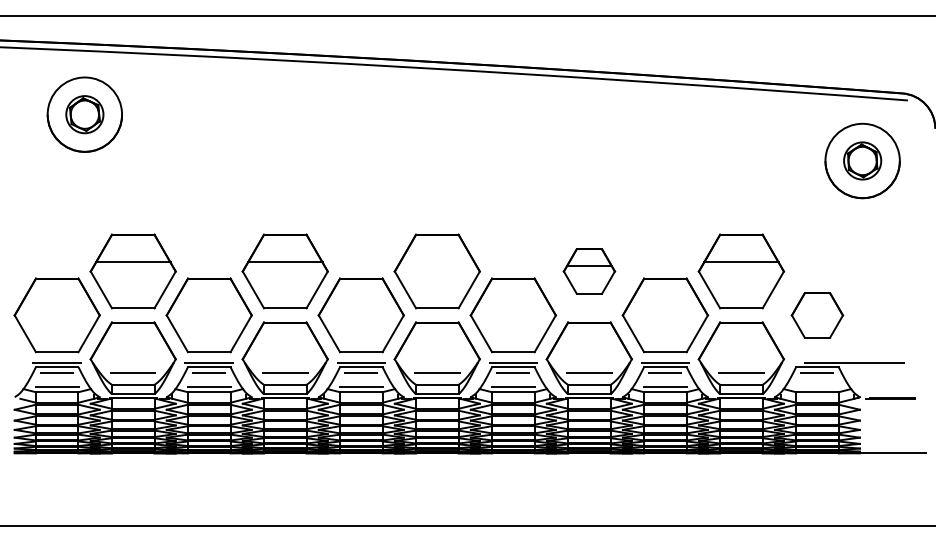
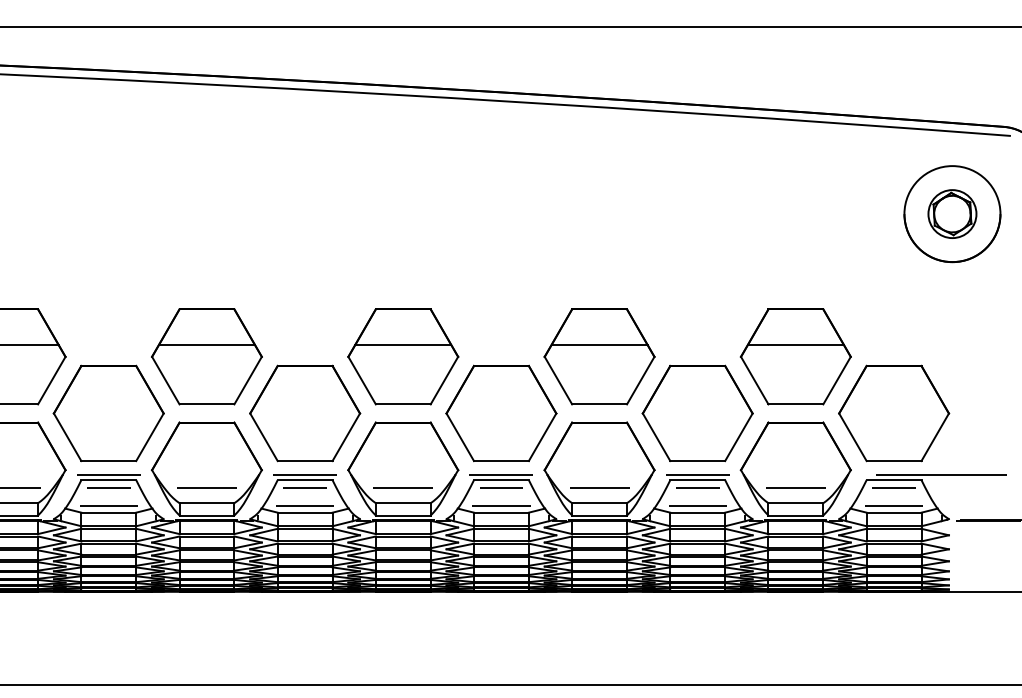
line: (437, 262) -> (403, 345), added
part: (589, 271) -> (599, 356), size x1.67
part: (817, 315) -> (894, 413), size x1.67
line: (816, 386) -> (892, 505), added

